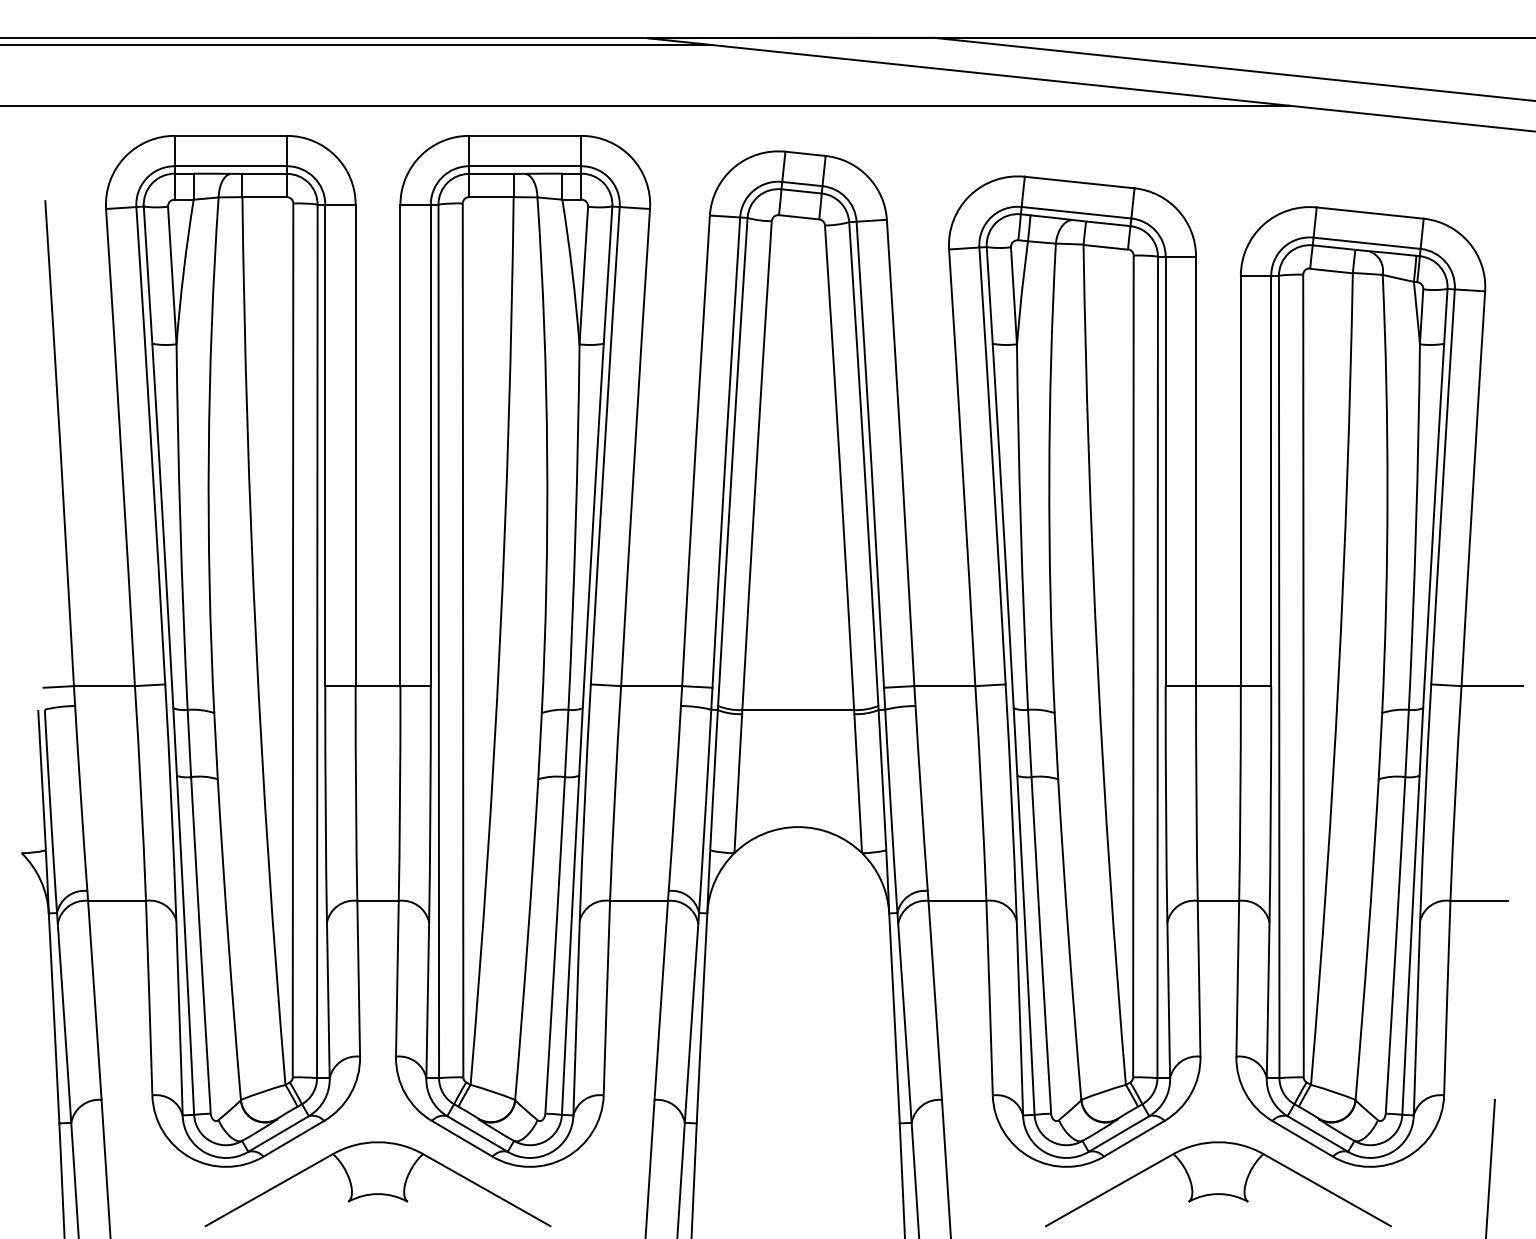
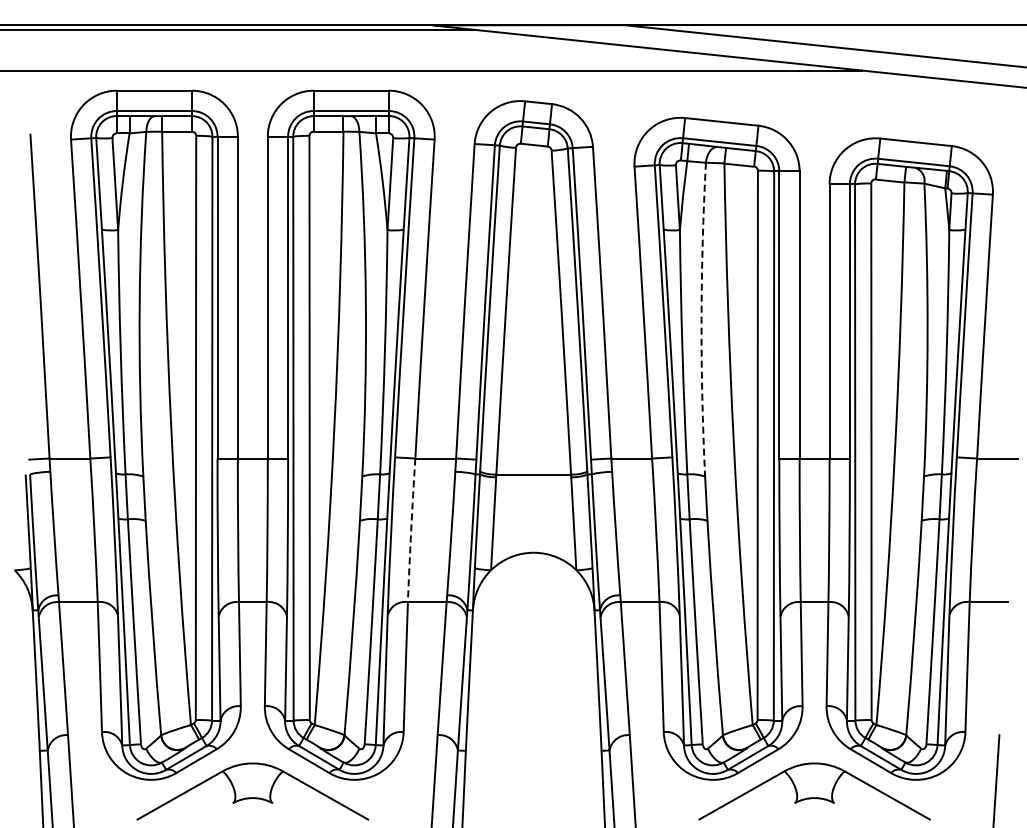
arc: (1049, 478) -> (701, 319), solid -> dashed
arc: (615, 793) -> (411, 530), solid -> dashed

